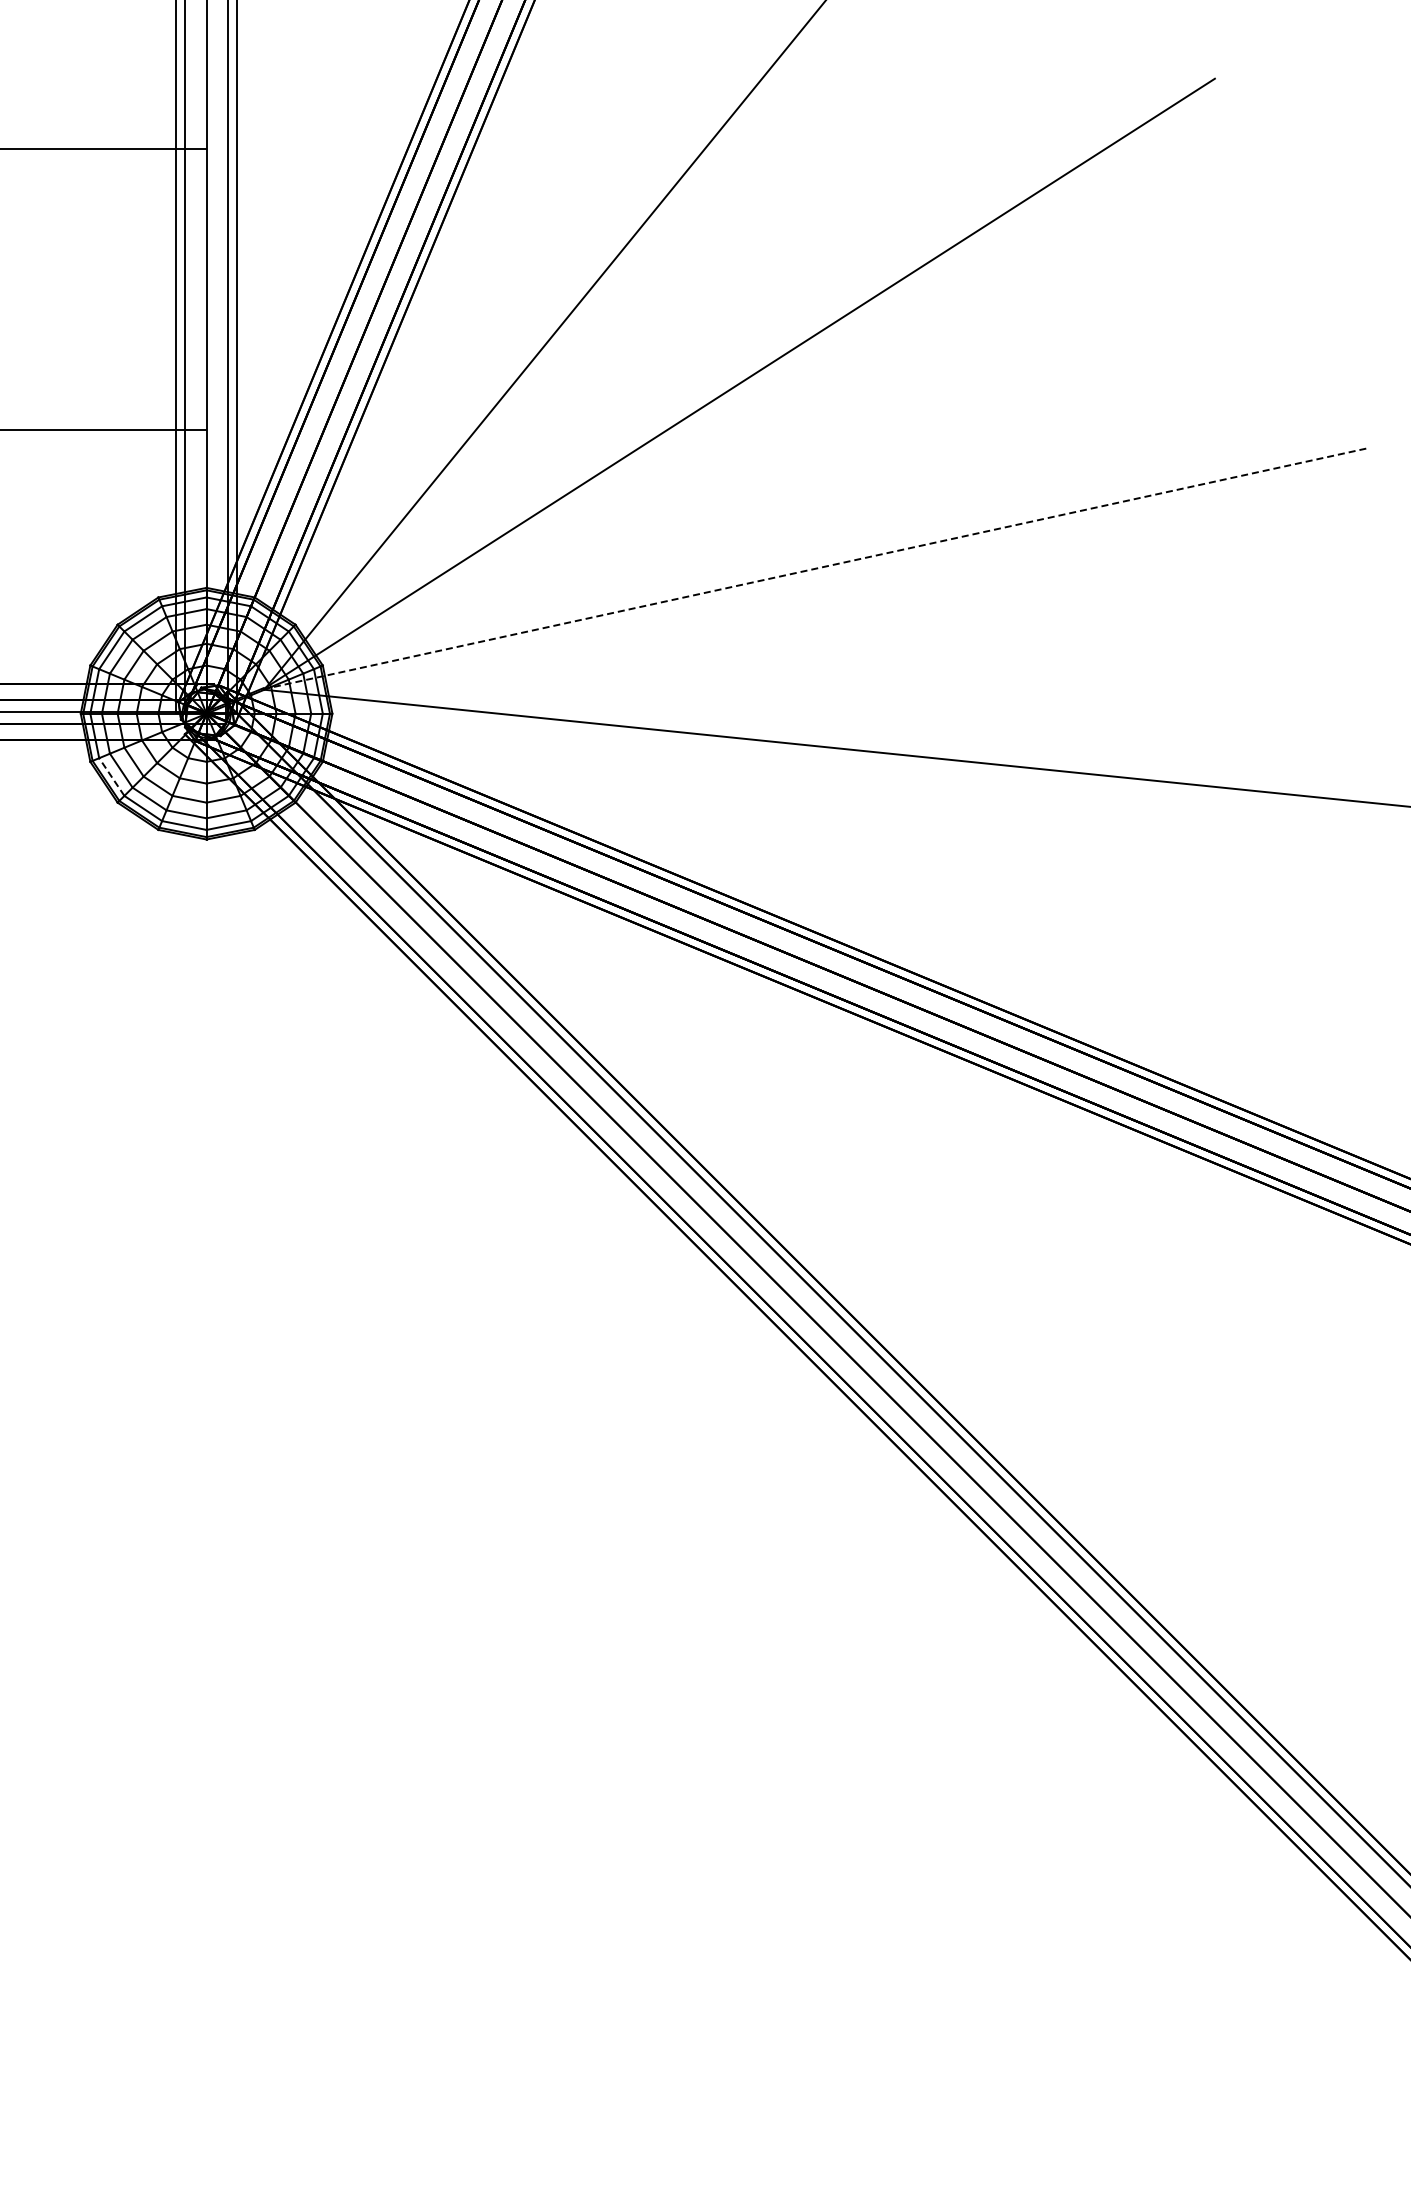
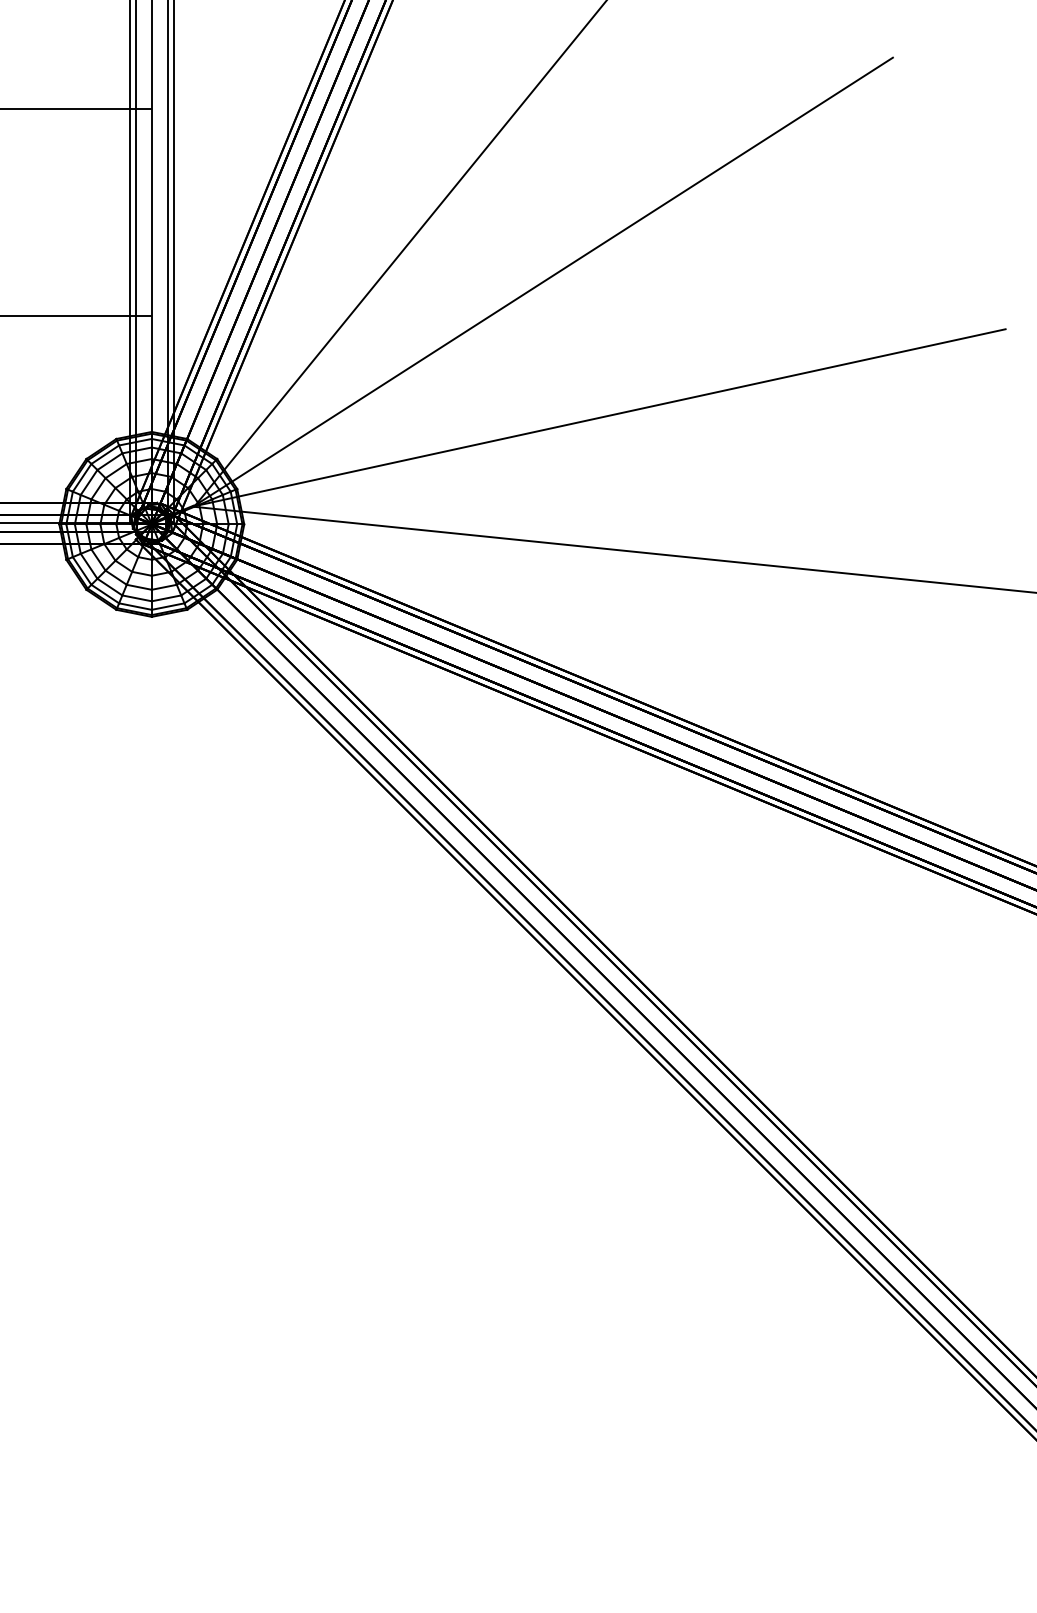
line: (815, 568) -> (599, 417), dashed -> solid
line: (111, 777) -> (81, 571), dashed -> solid

